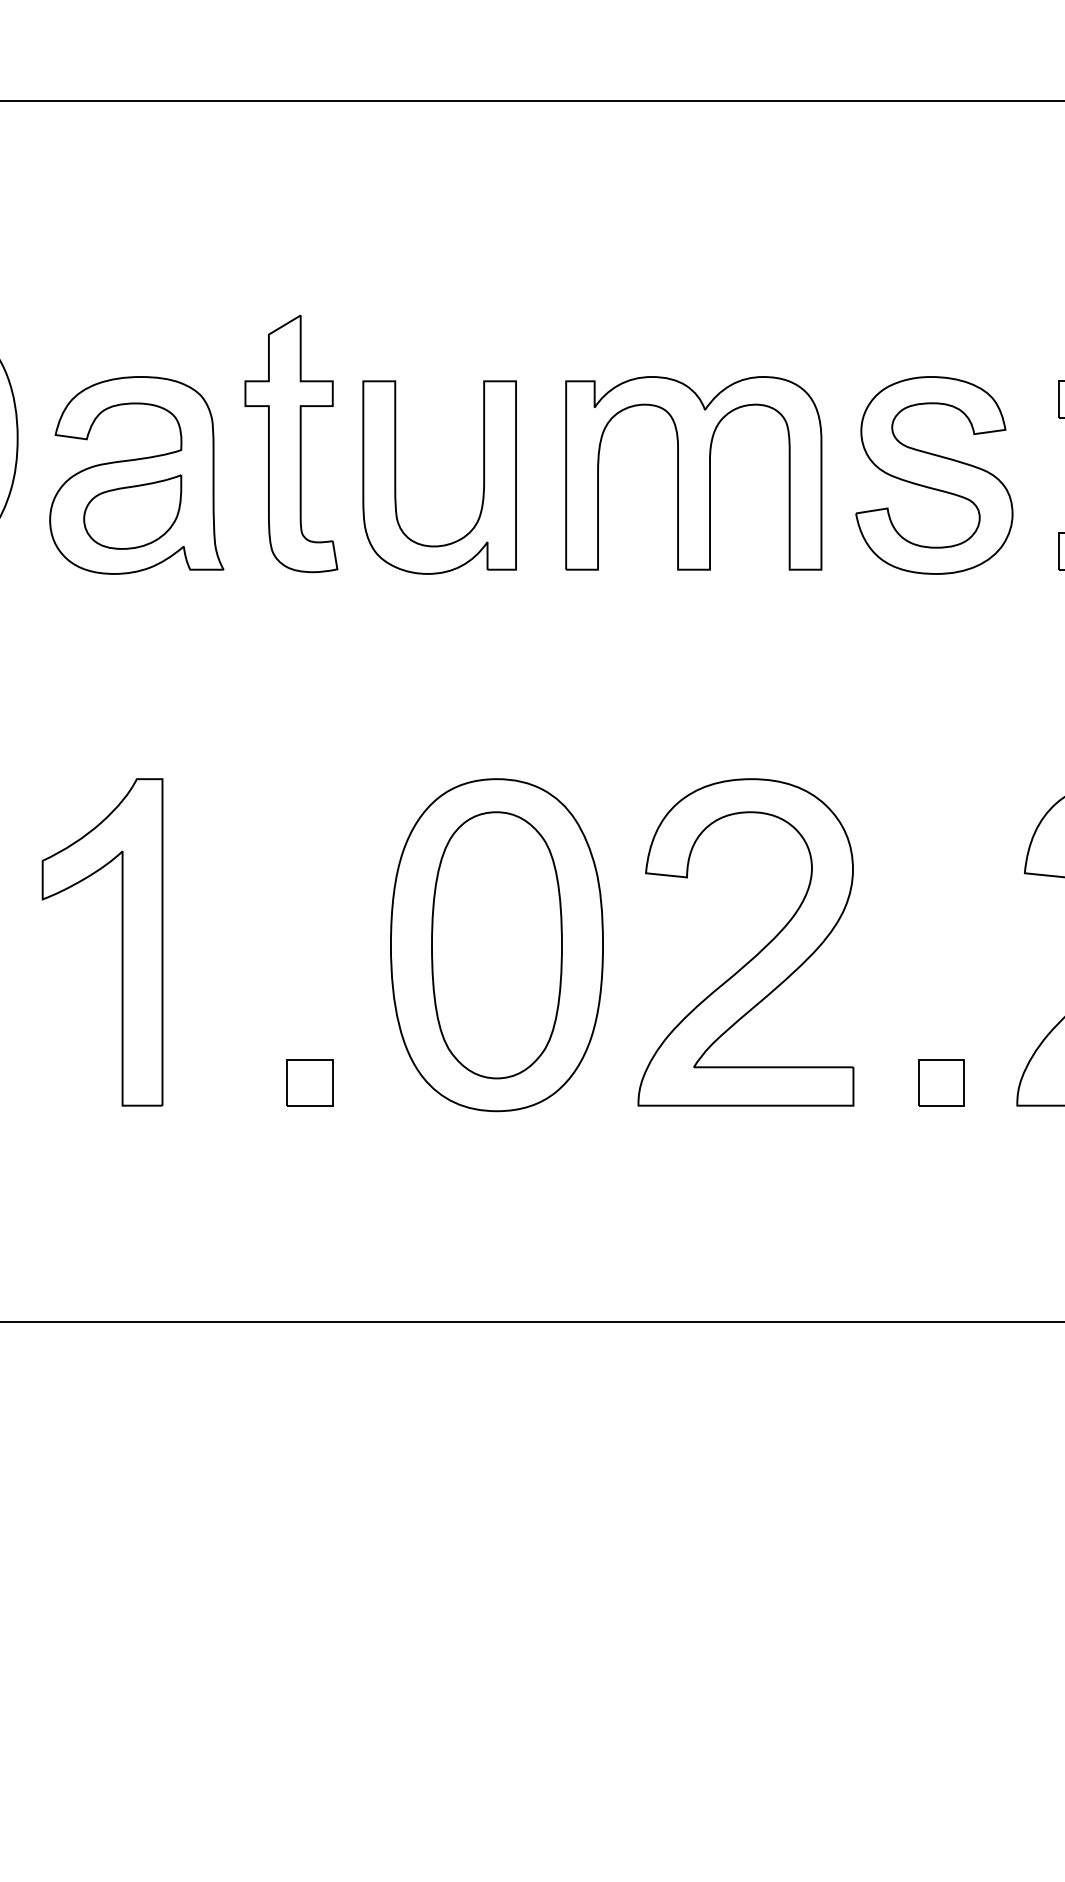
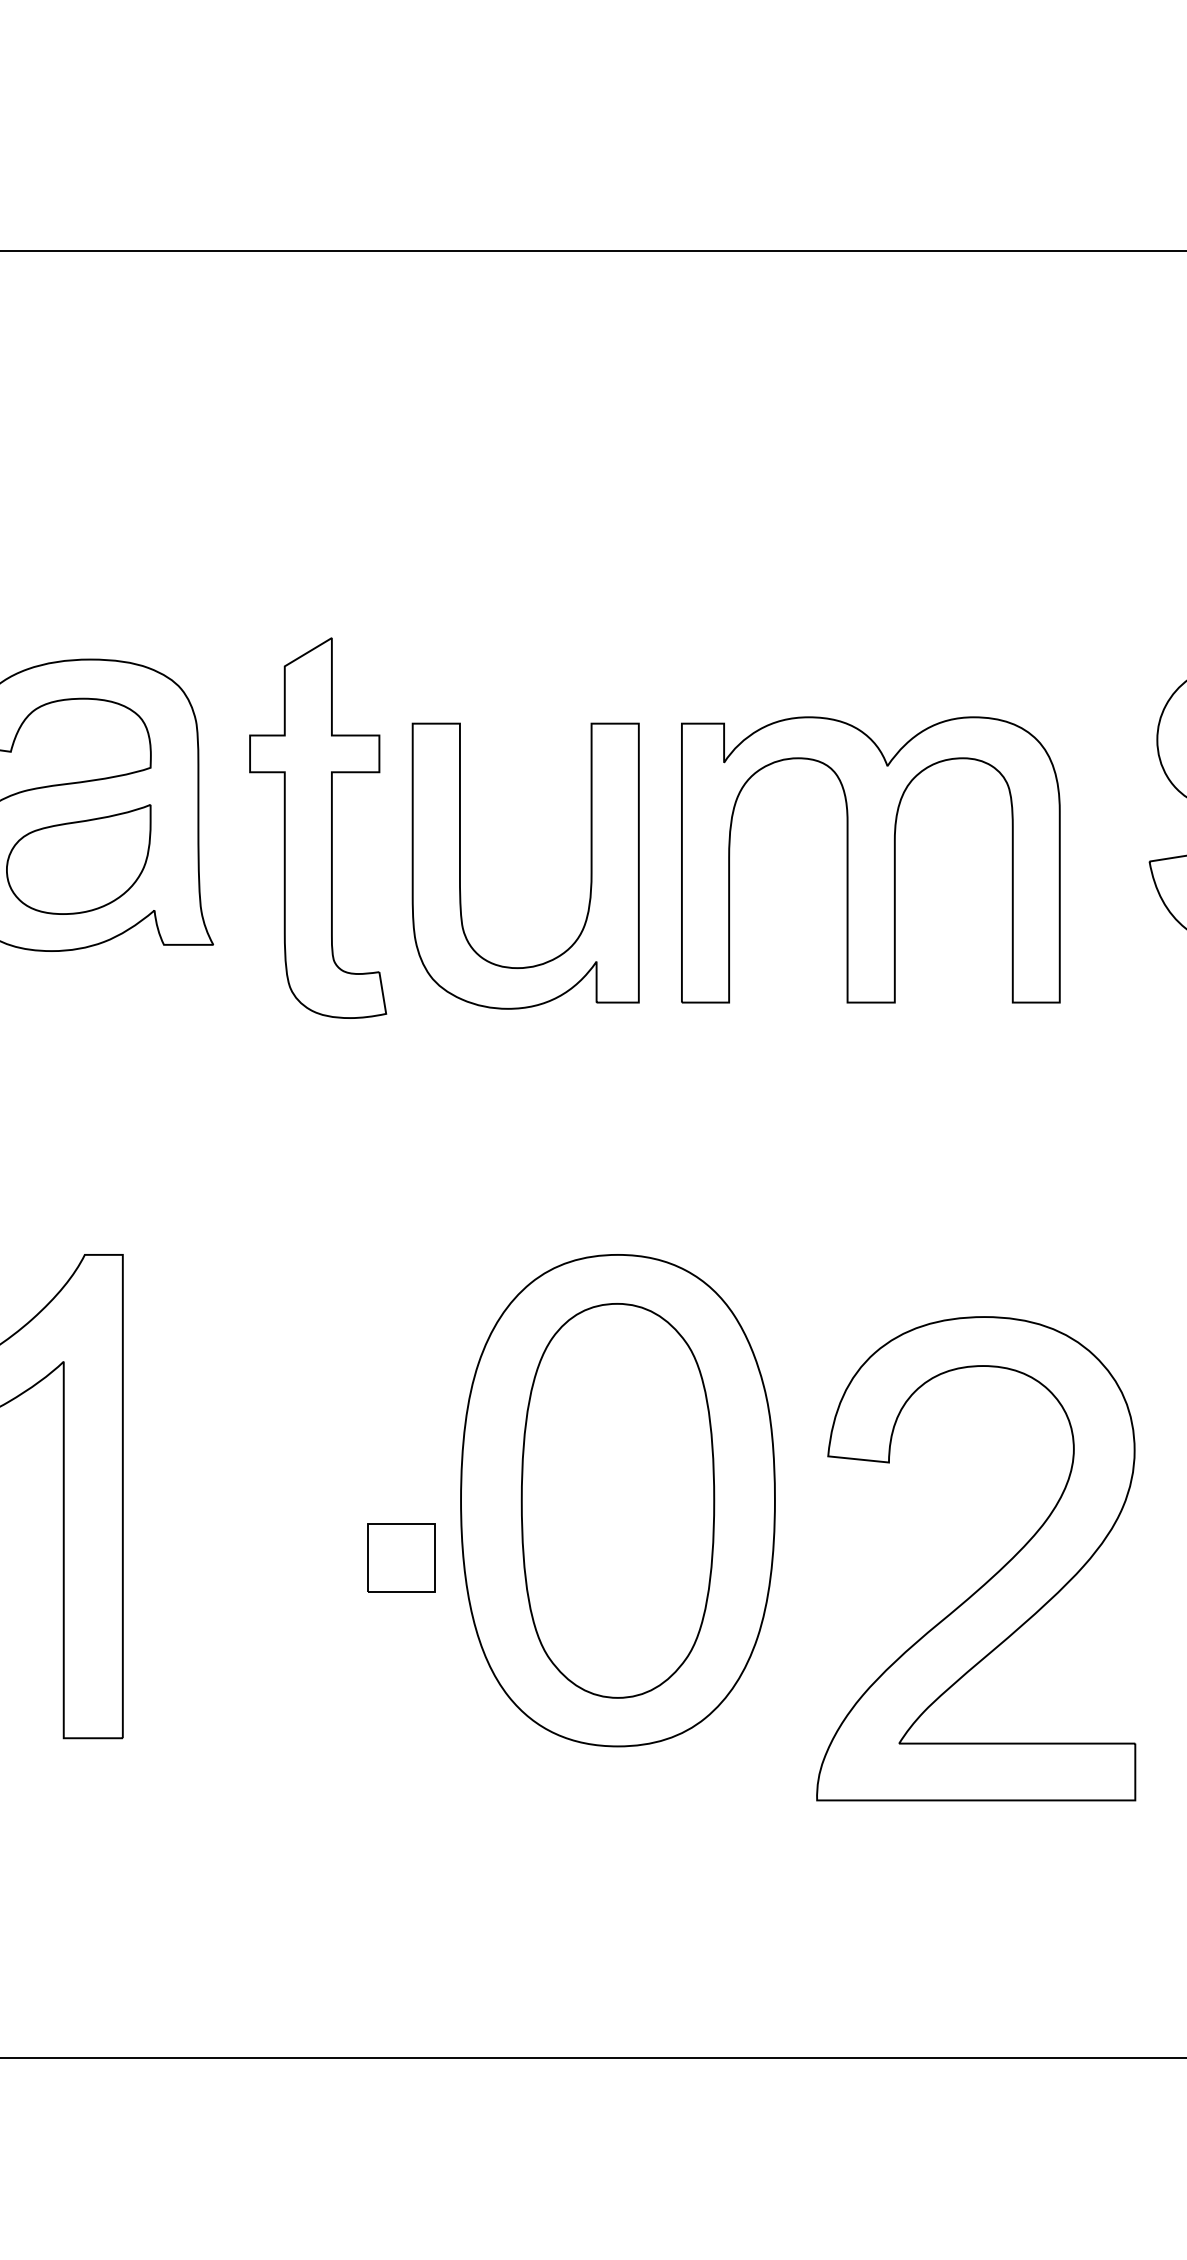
part: (291, 443) -> (318, 827), moved
part: (693, 473) -> (870, 860), moved
part: (396, 477) -> (461, 866), moved
part: (753, 956) -> (987, 1579), moved
part: (309, 1082) -> (401, 1557), moved

